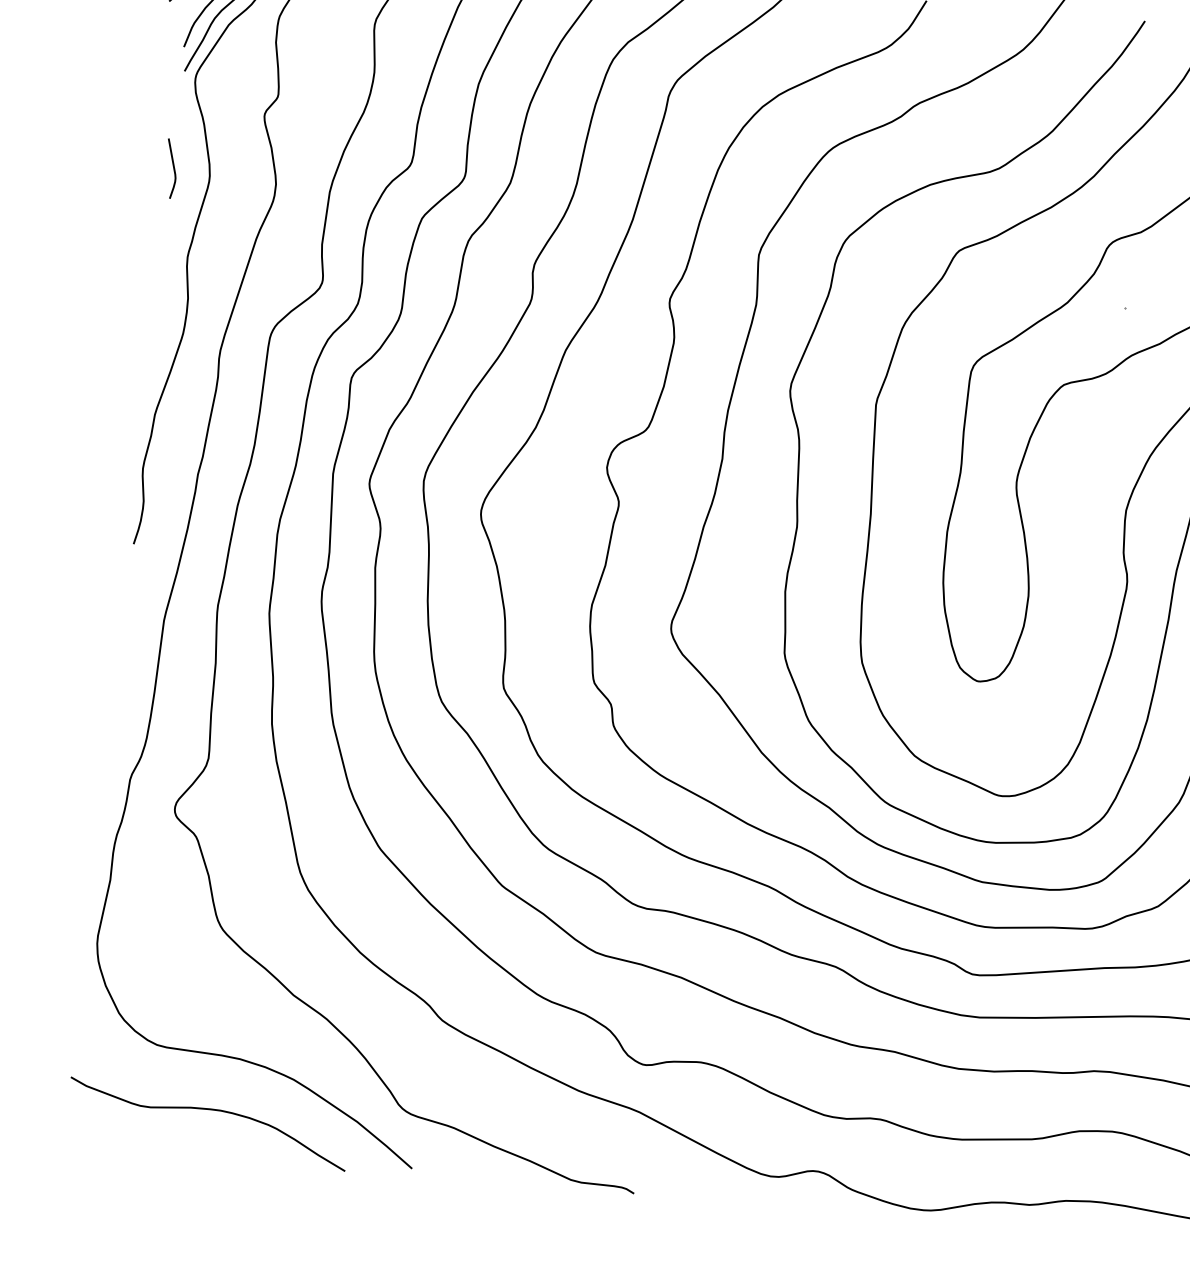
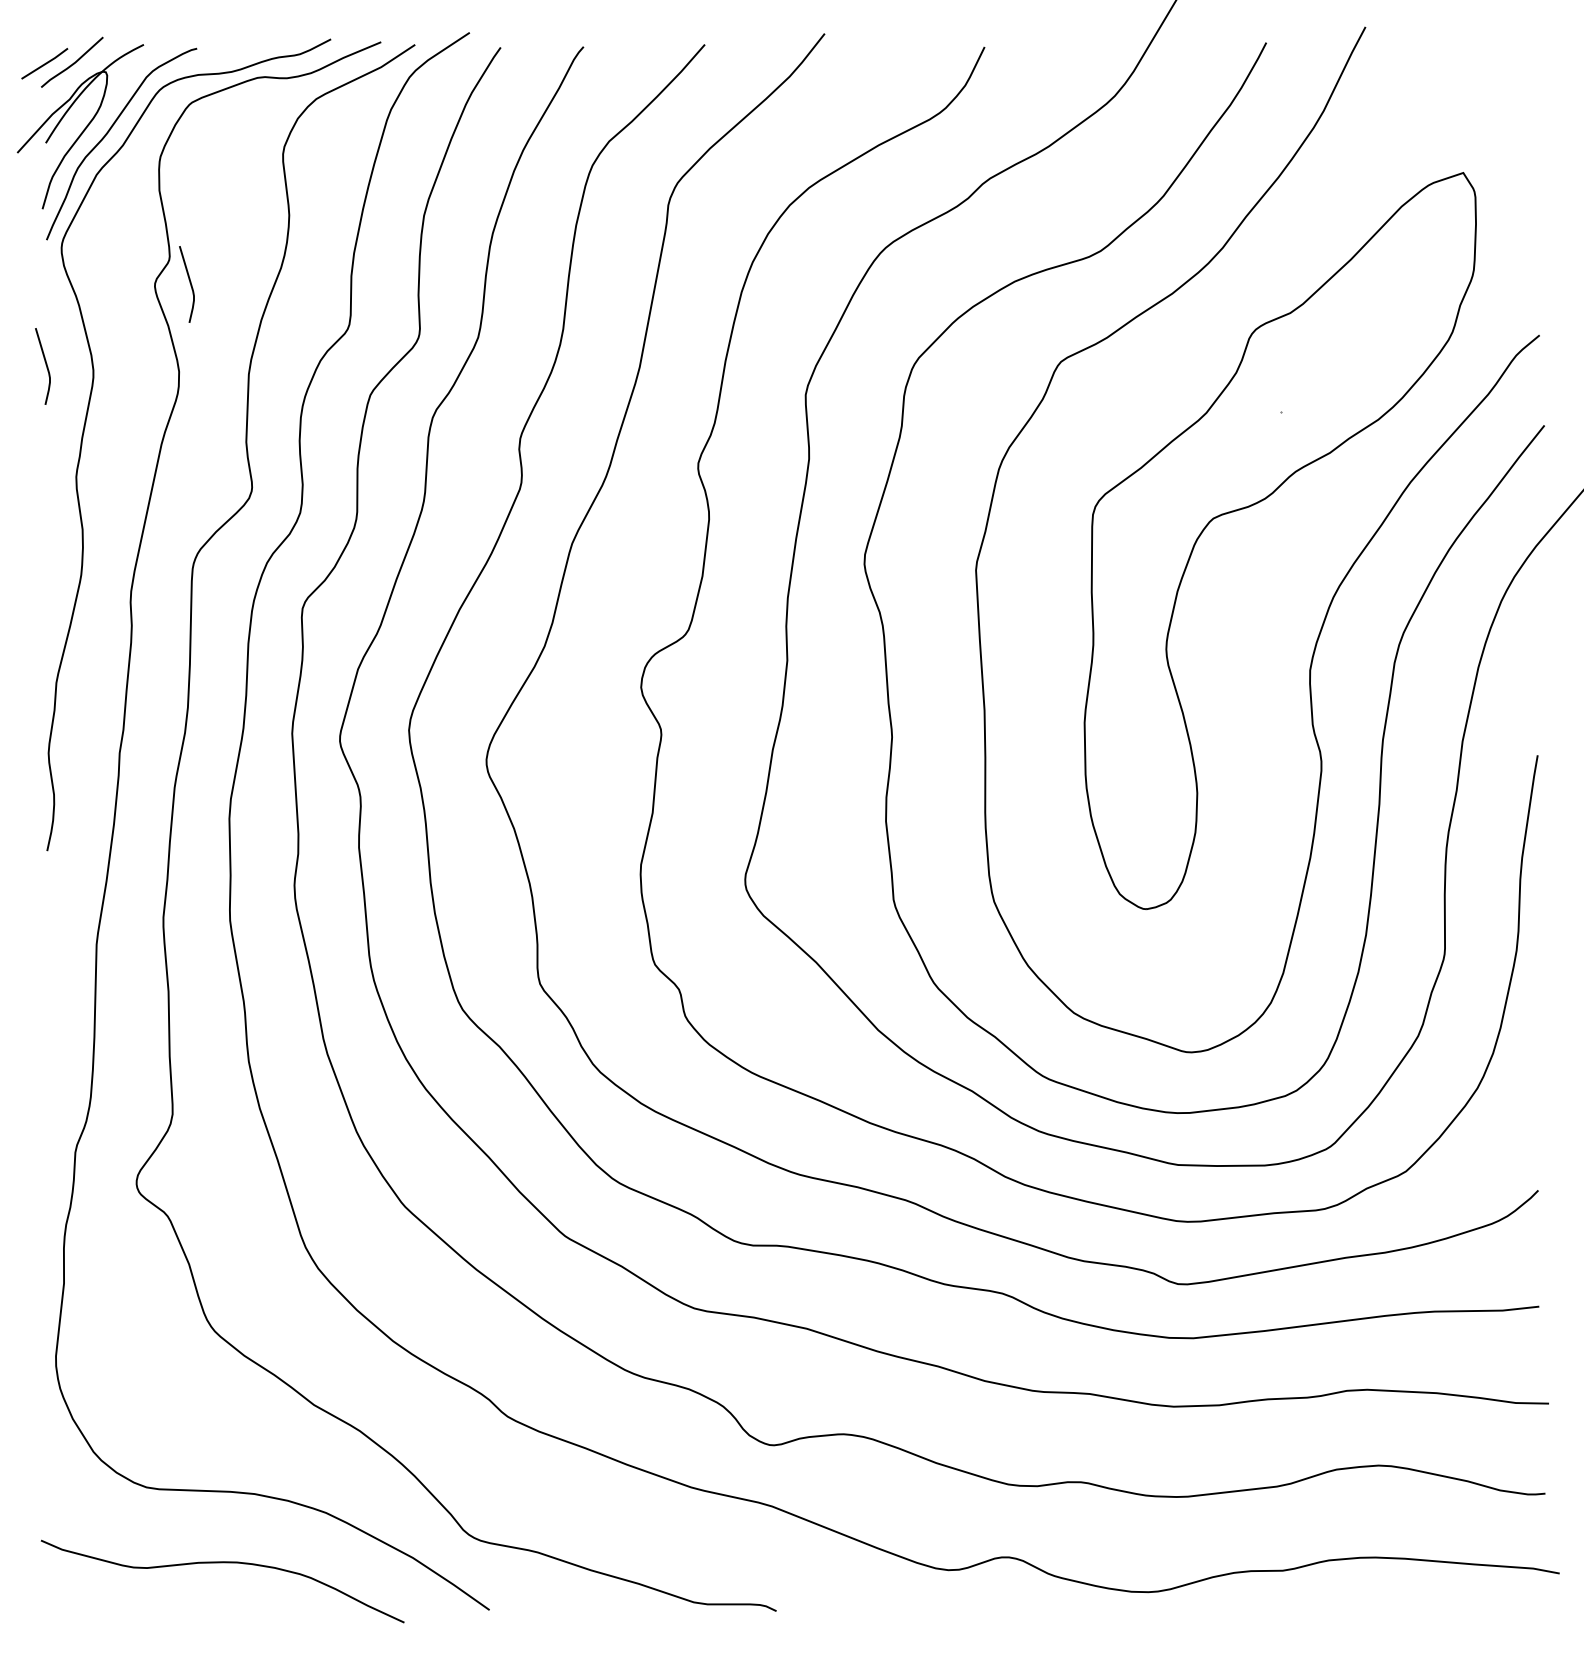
curve: (291, 116) -> (189, 283), added

